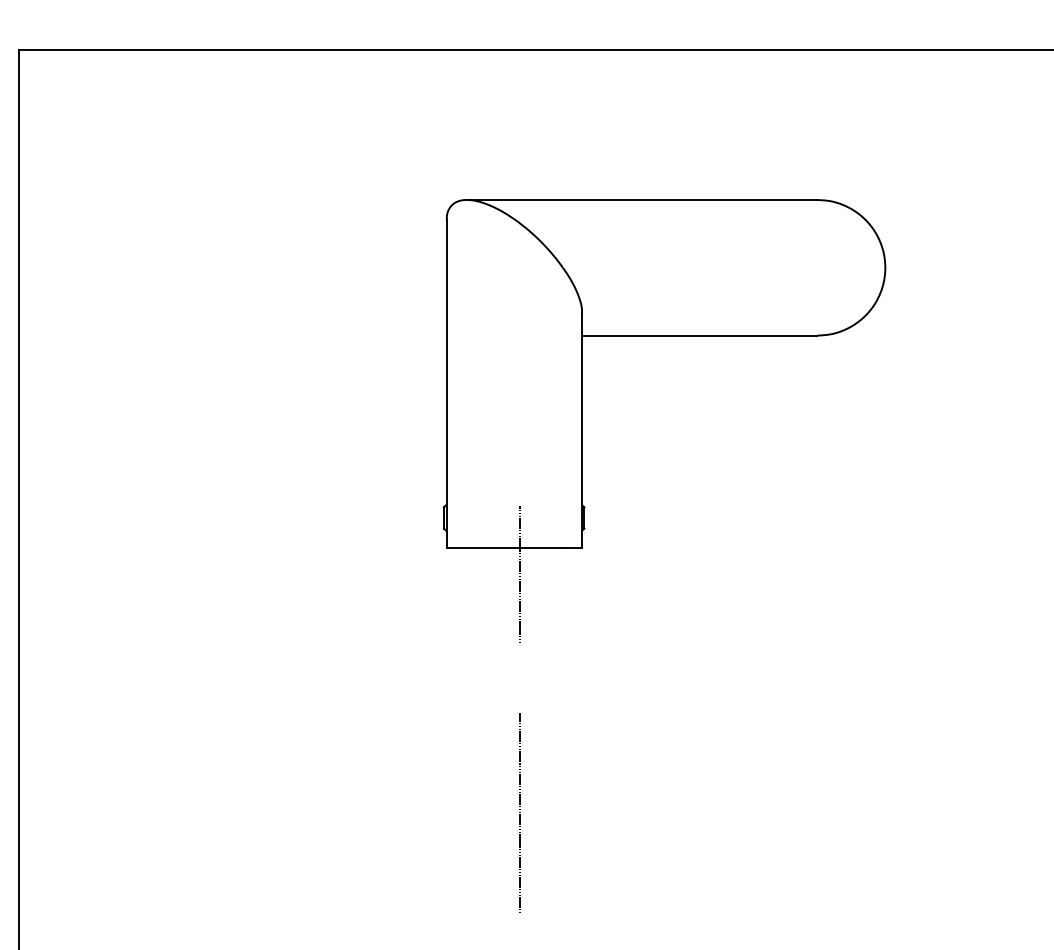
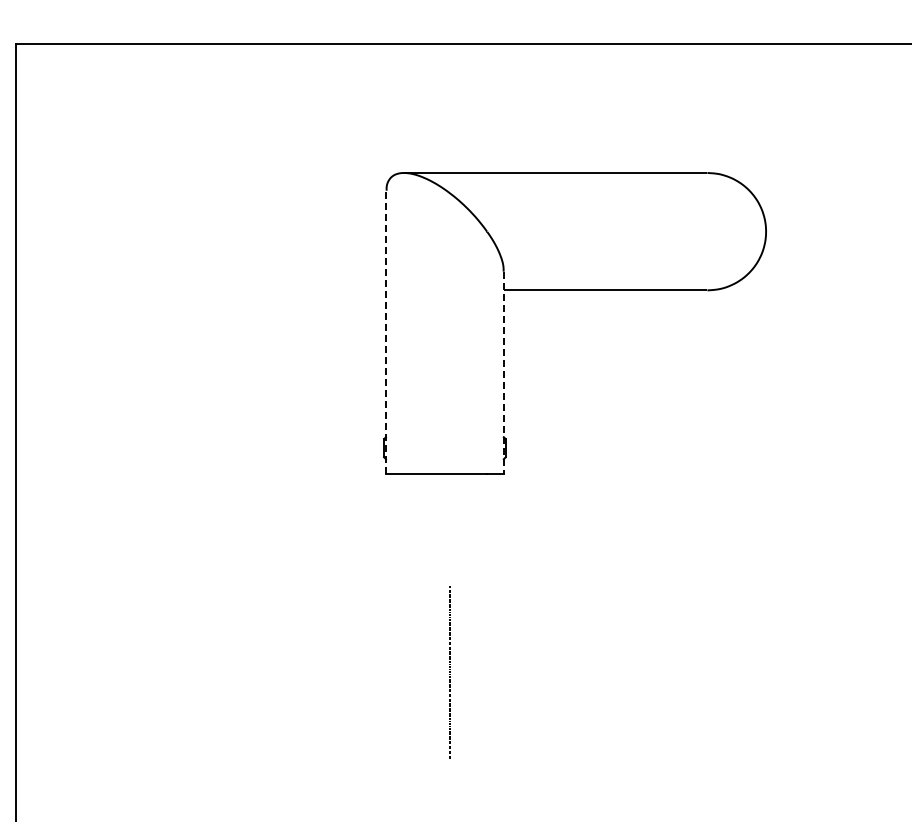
line: (446, 384) -> (386, 332), solid -> dashed
line: (581, 431) -> (503, 373), solid -> dashed
line: (519, 574) -> (449, 497), removed
line: (519, 812) -> (449, 672), moved

